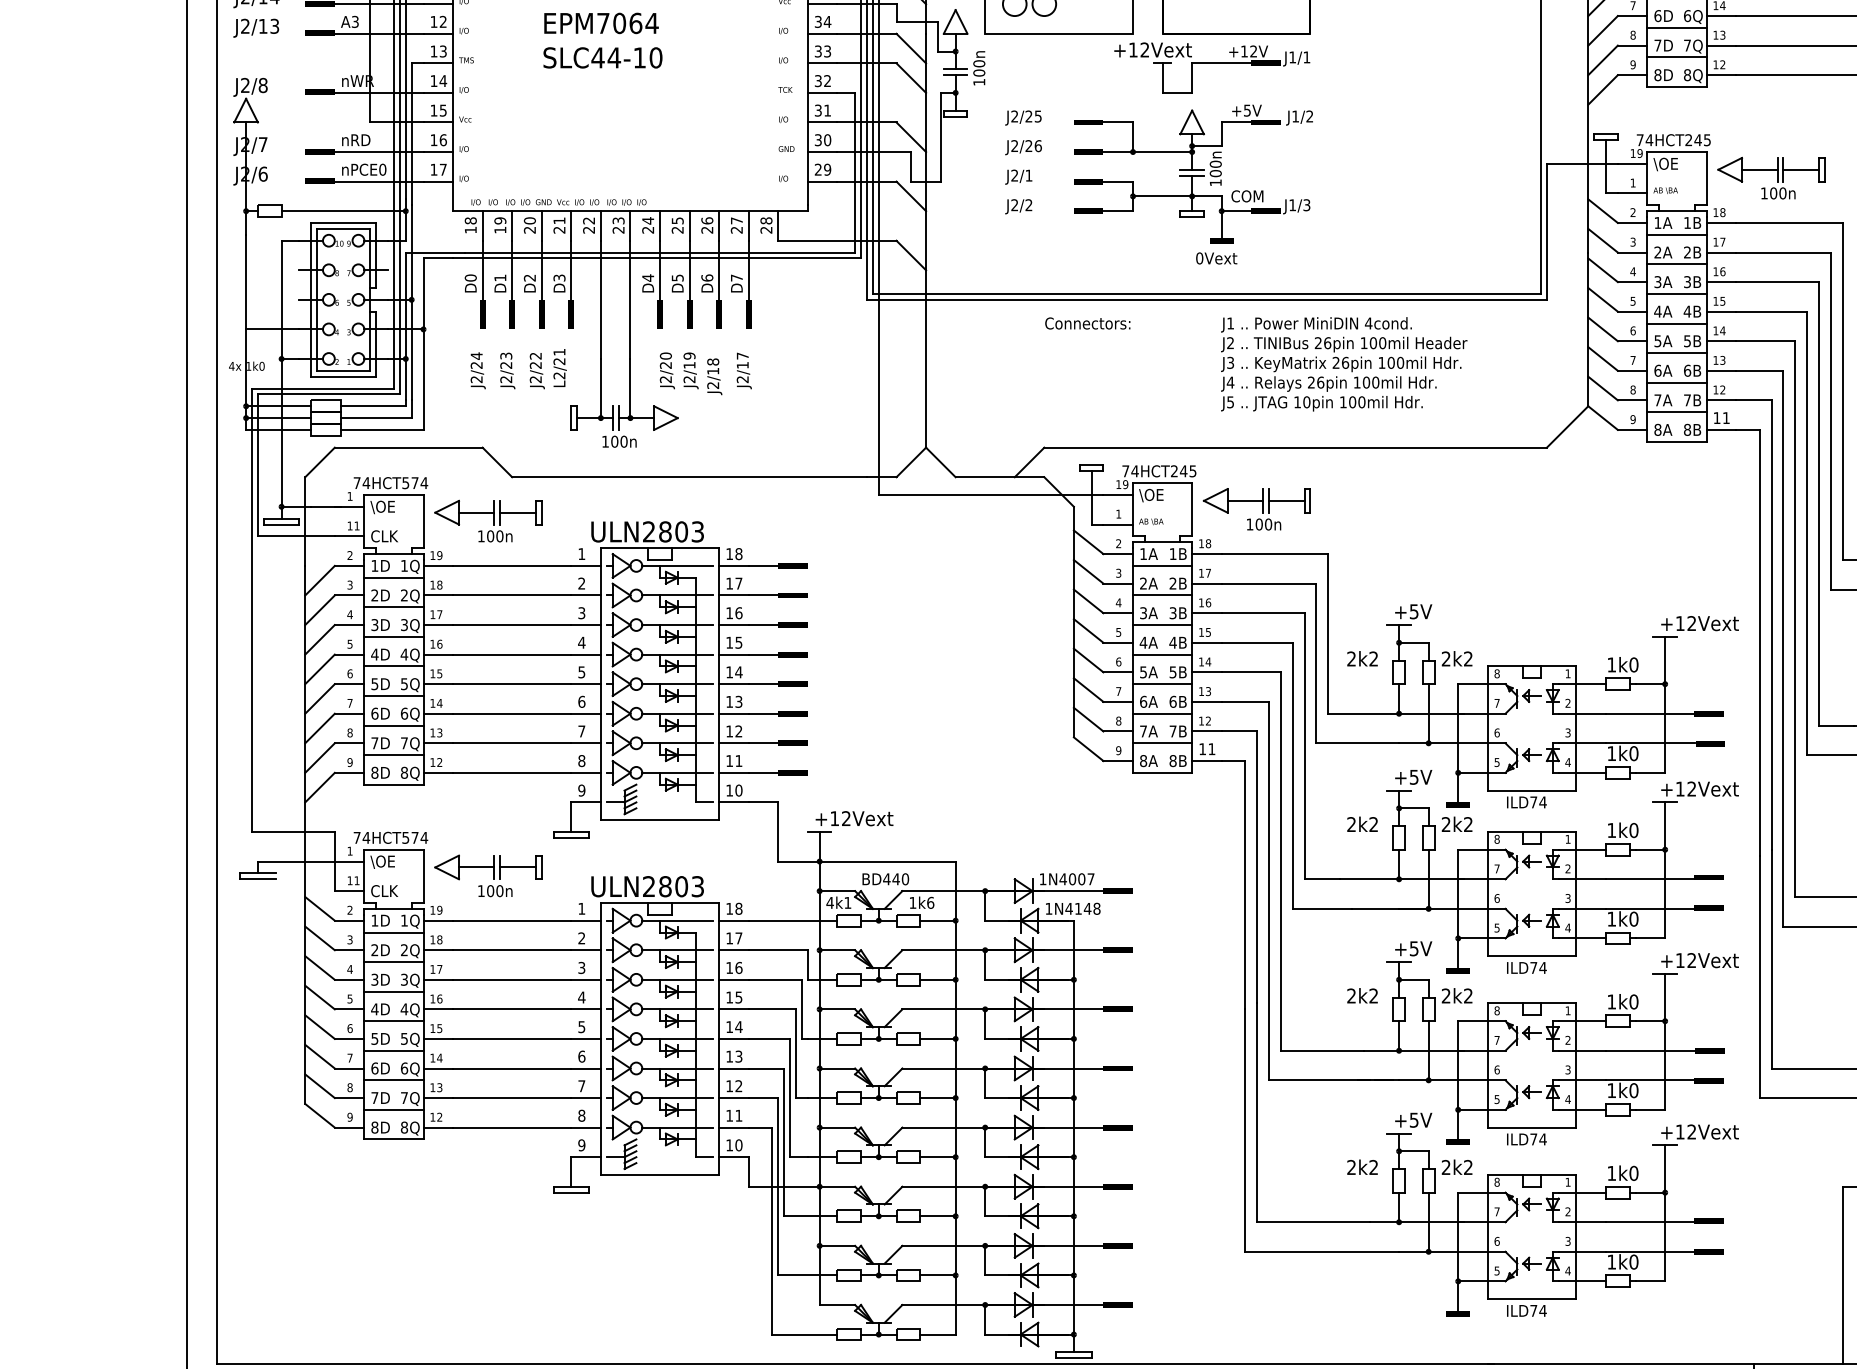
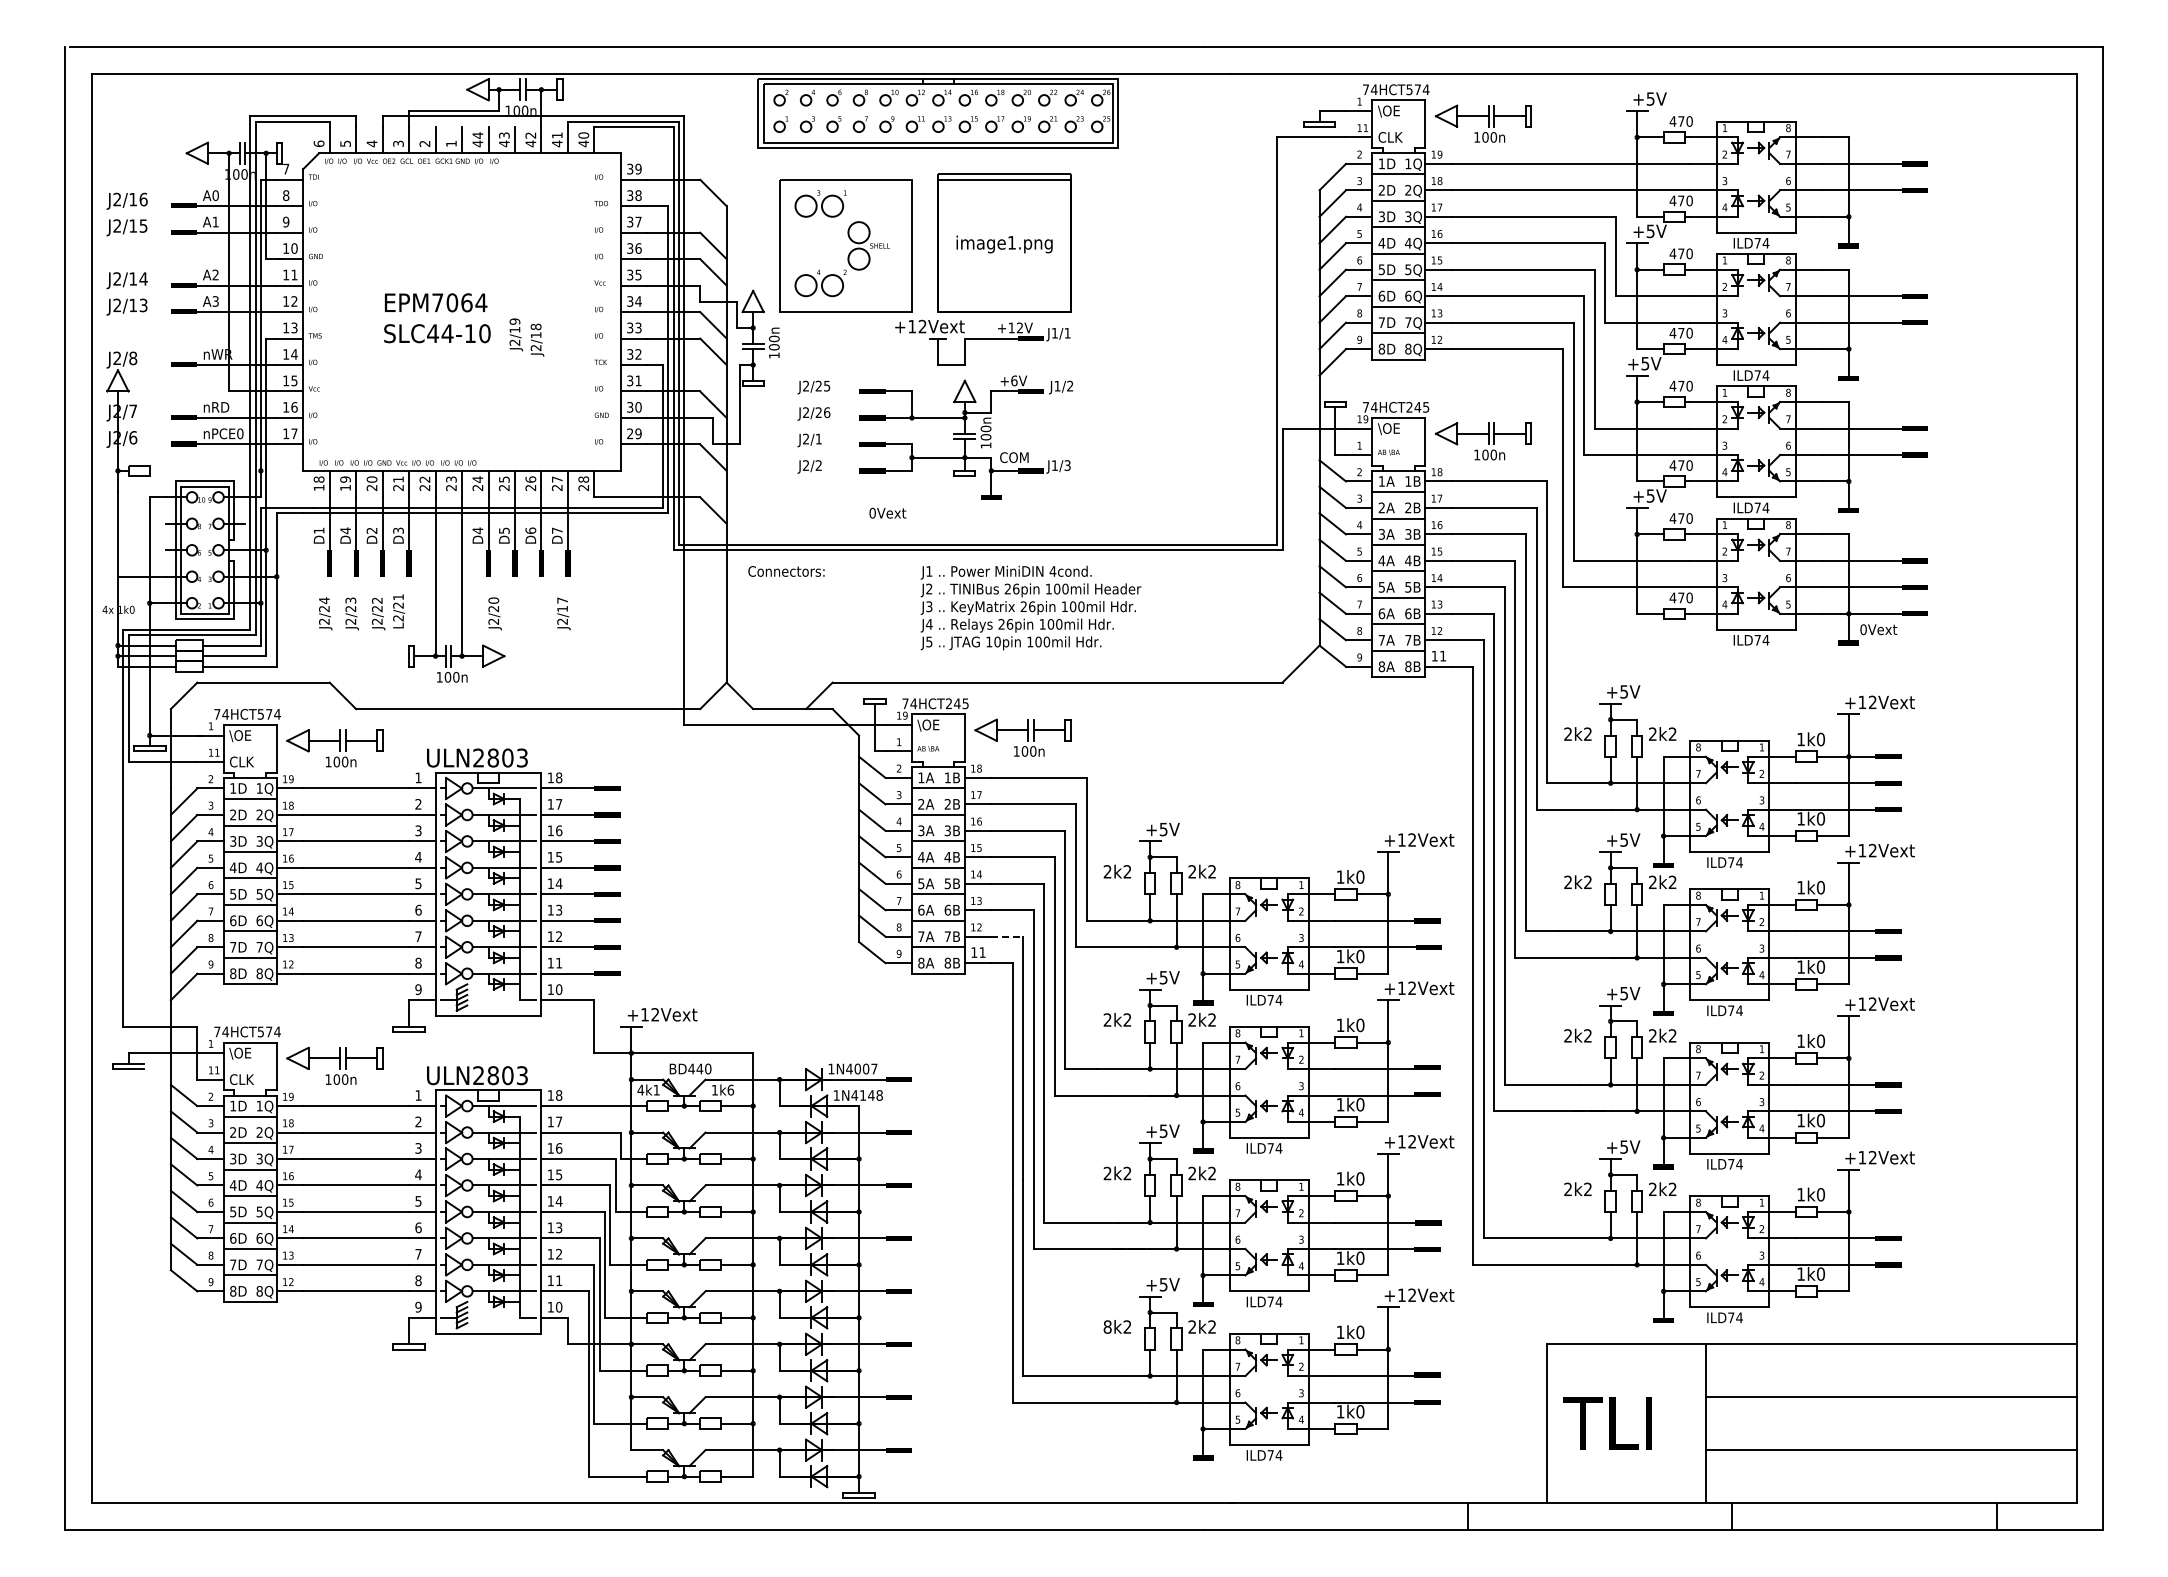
text: (1247, 110) -> (1014, 380), +5V -> +6V
line: (342, 210) -> (204, 470), removed
text: (1216, 257) -> (887, 512), moved
text: (470, 277) -> (318, 530), D0 -> D1
text: (500, 277) -> (345, 530), D1 -> D4
text: (1087, 323) -> (786, 571), moved
text: (1343, 363) -> (1030, 607), moved
text: (702, 373) -> (526, 337), moved
line: (1239, 731) -> (1007, 936), solid -> dashed
text: (1351, 1166) -> (1107, 1326), 2k2 -> 8k2

